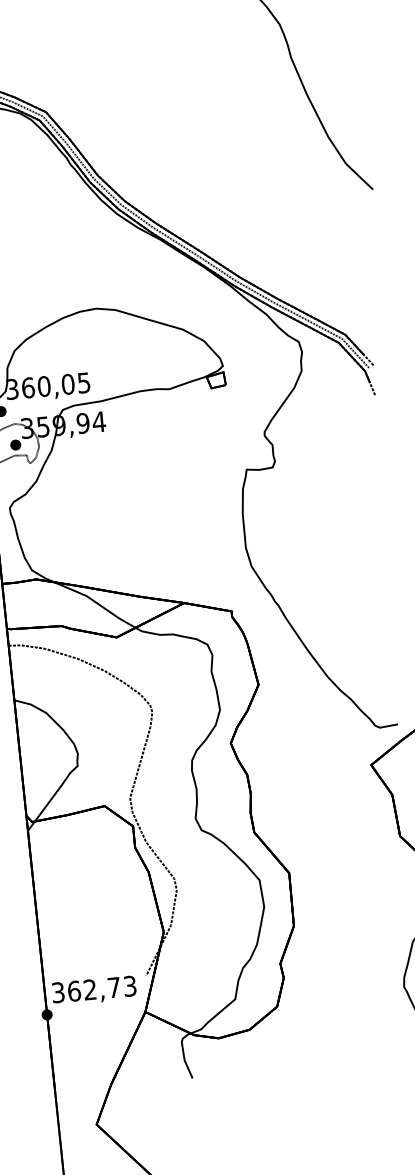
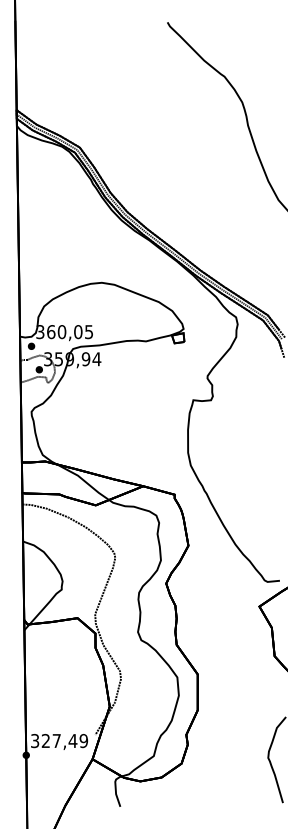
text: (101, 988) -> (64, 740), 362,73 -> 327,49

